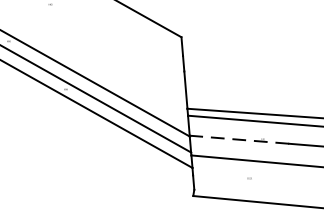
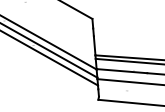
line: (238, 140) -> (121, 71), dashed -> solid

